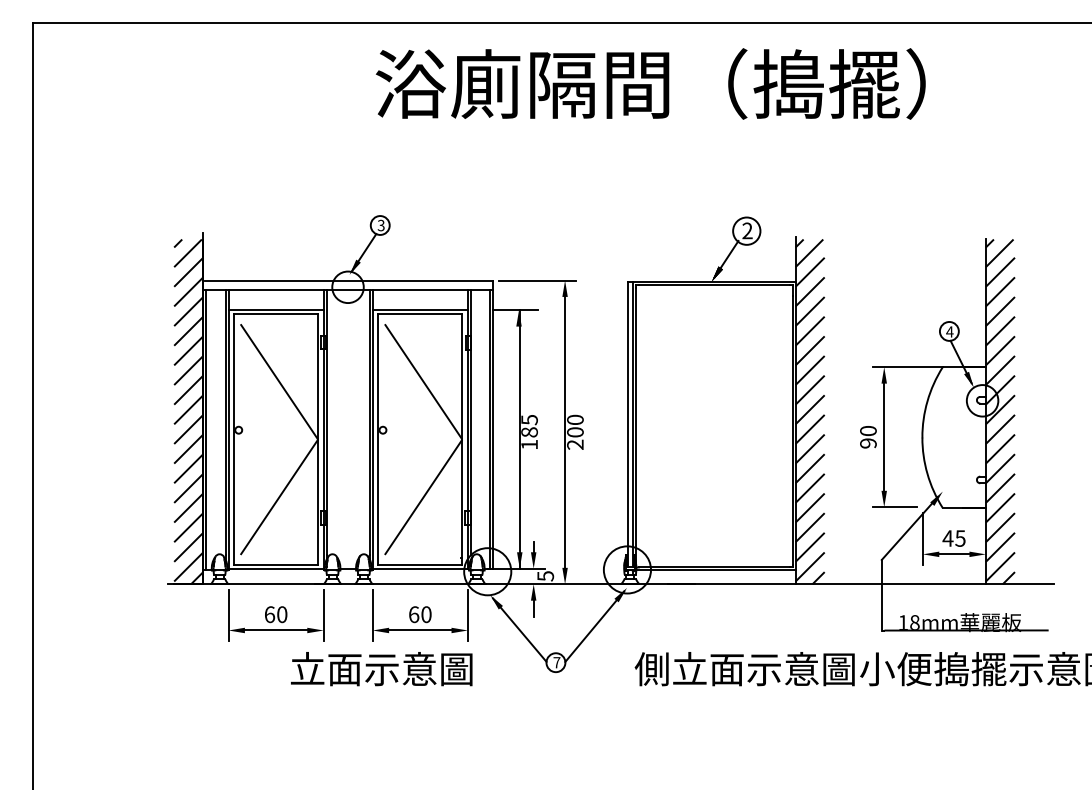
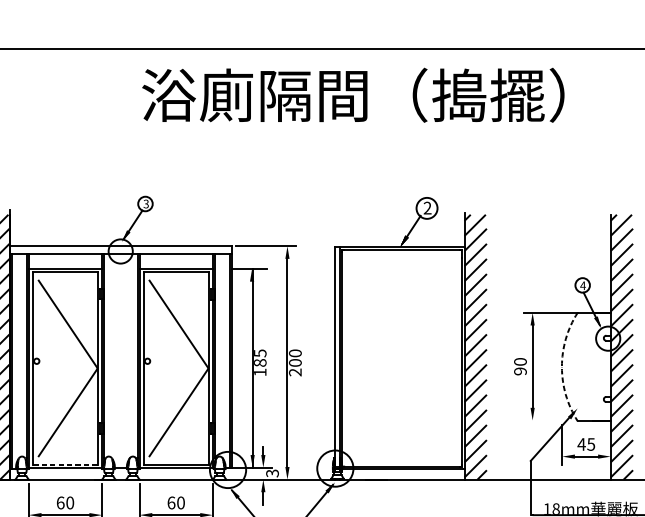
arc: (922, 437) -> (562, 366), solid -> dashed
line: (895, 507) -> (541, 420), removed
line: (276, 564) -> (65, 464), solid -> dashed
text: (545, 575) -> (272, 472), 5 -> 3

